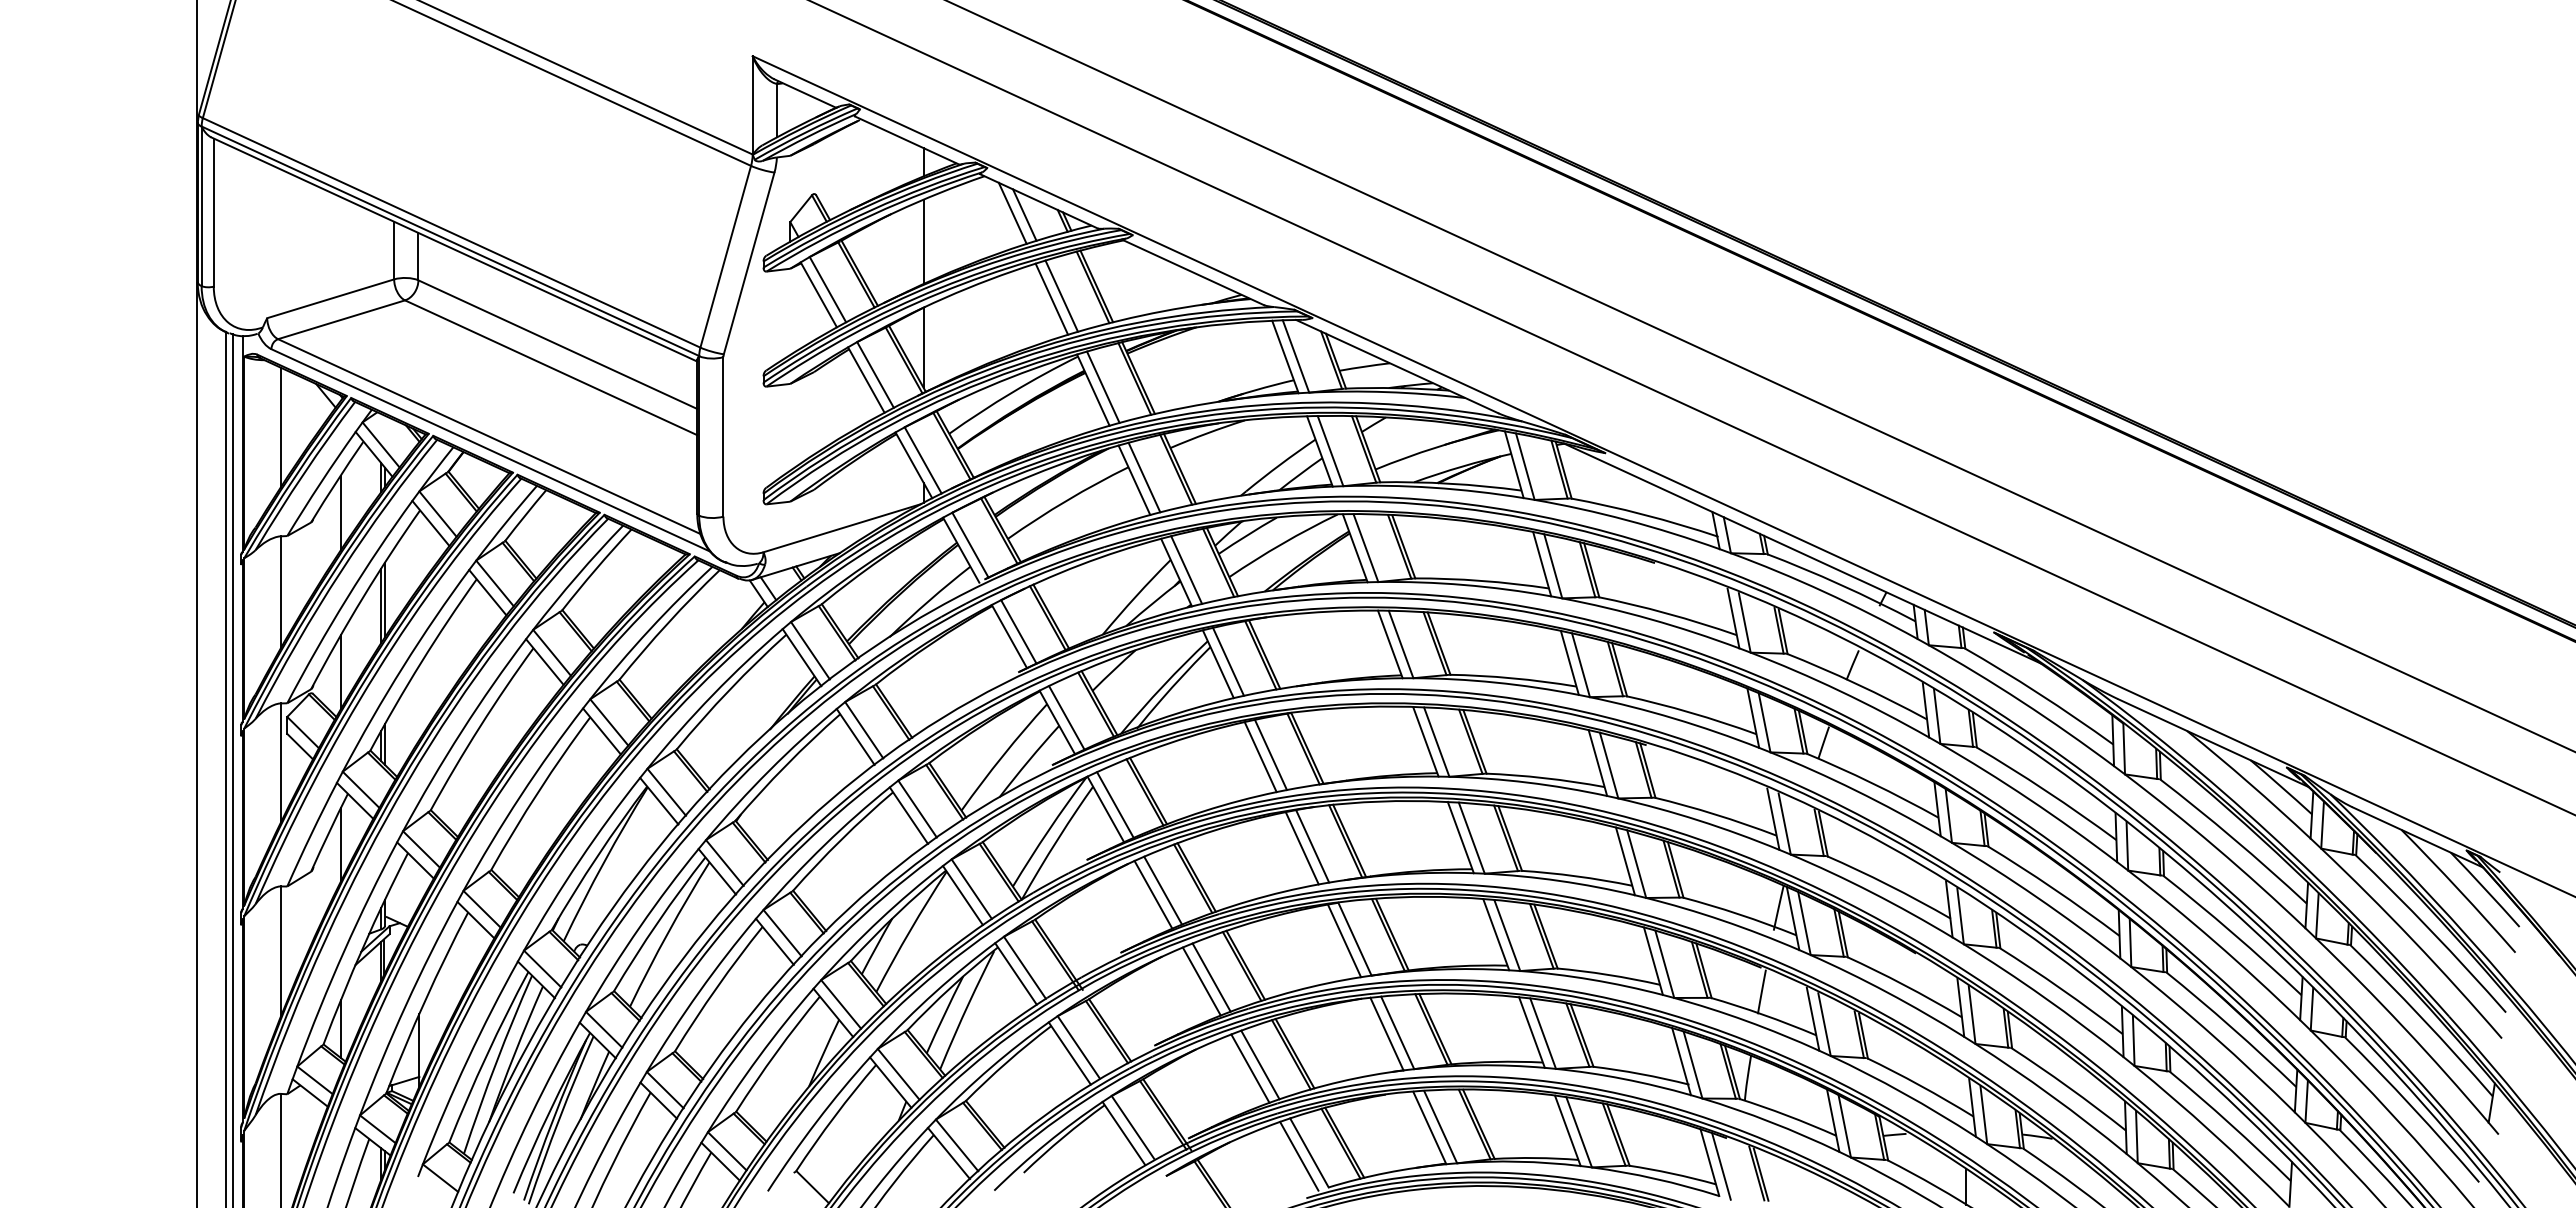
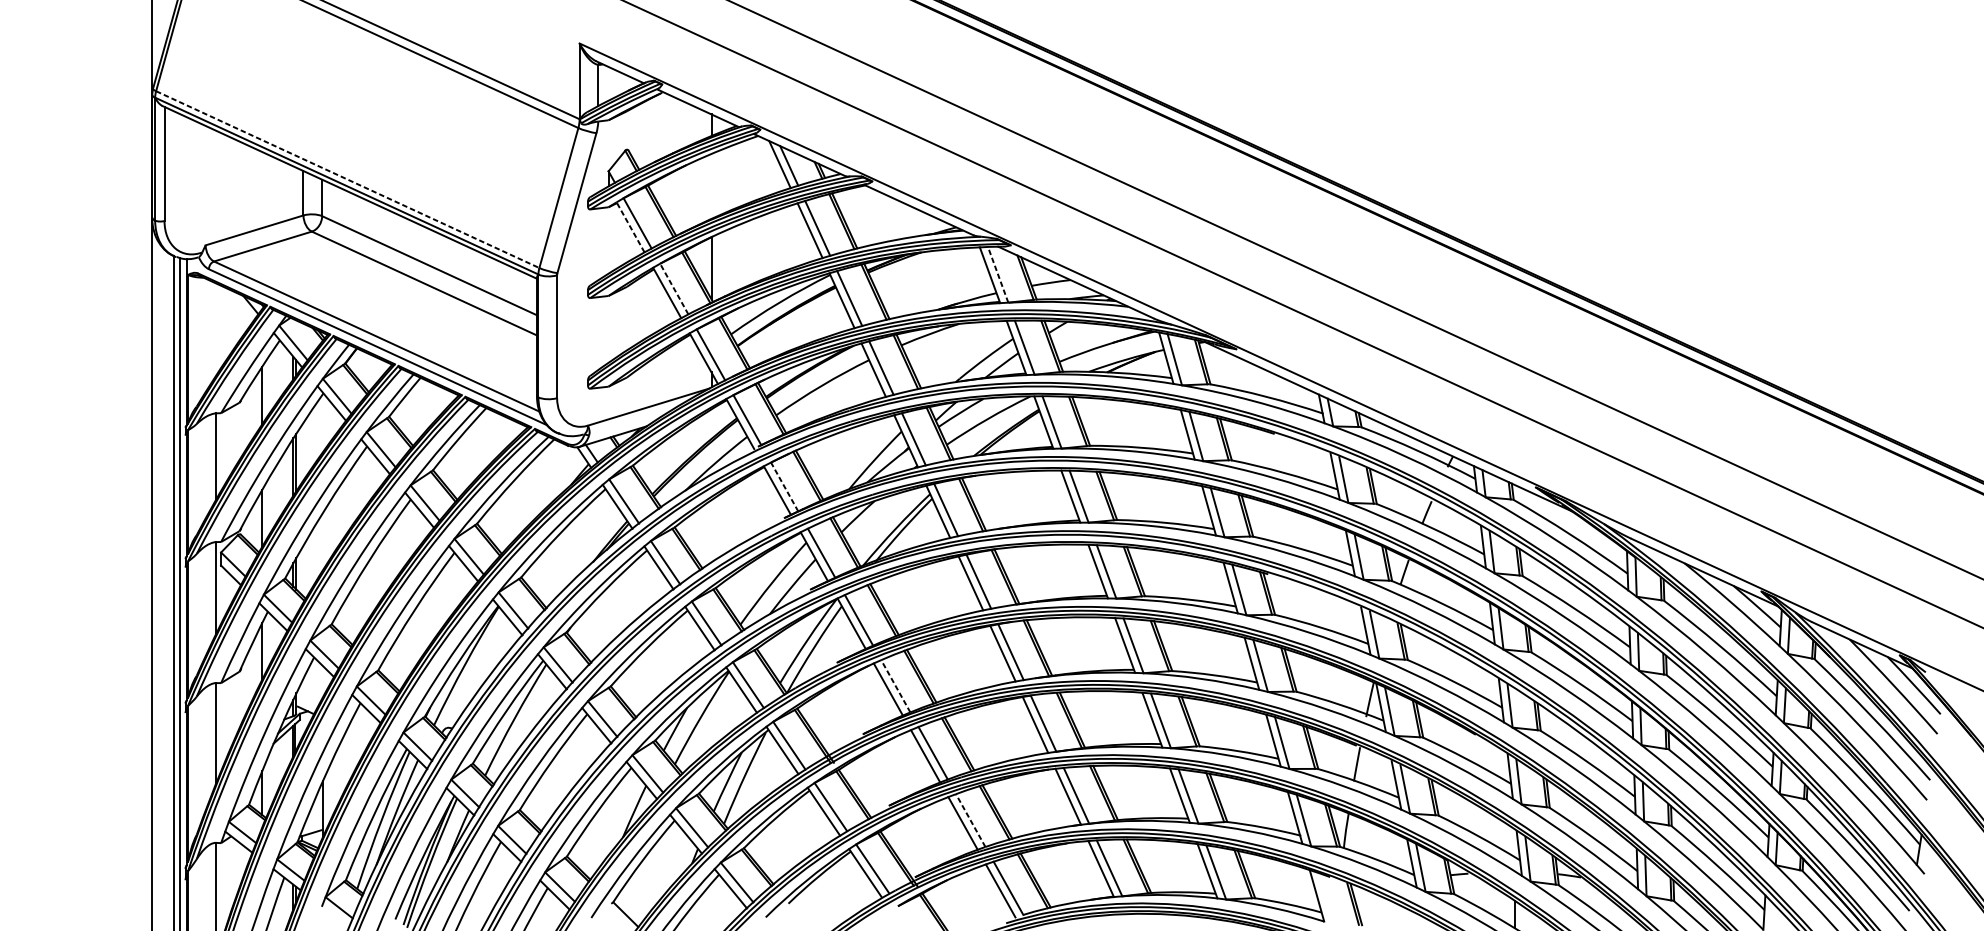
line: (451, 232) -> (347, 179), solid -> dashed
line: (923, 241) -> (711, 186), removed
line: (818, 294) -> (630, 227), solid -> dashed
line: (1296, 356) -> (998, 274), solid -> dashed
line: (875, 374) -> (674, 288), solid -> dashed
line: (280, 427) -> (215, 329), removed
line: (1018, 631) -> (784, 486), solid -> dashed
line: (1163, 890) -> (896, 686), solid -> dashed
line: (1260, 1064) -> (970, 820), solid -> dashed
line: (1721, 1166) -> (1325, 898), removed

